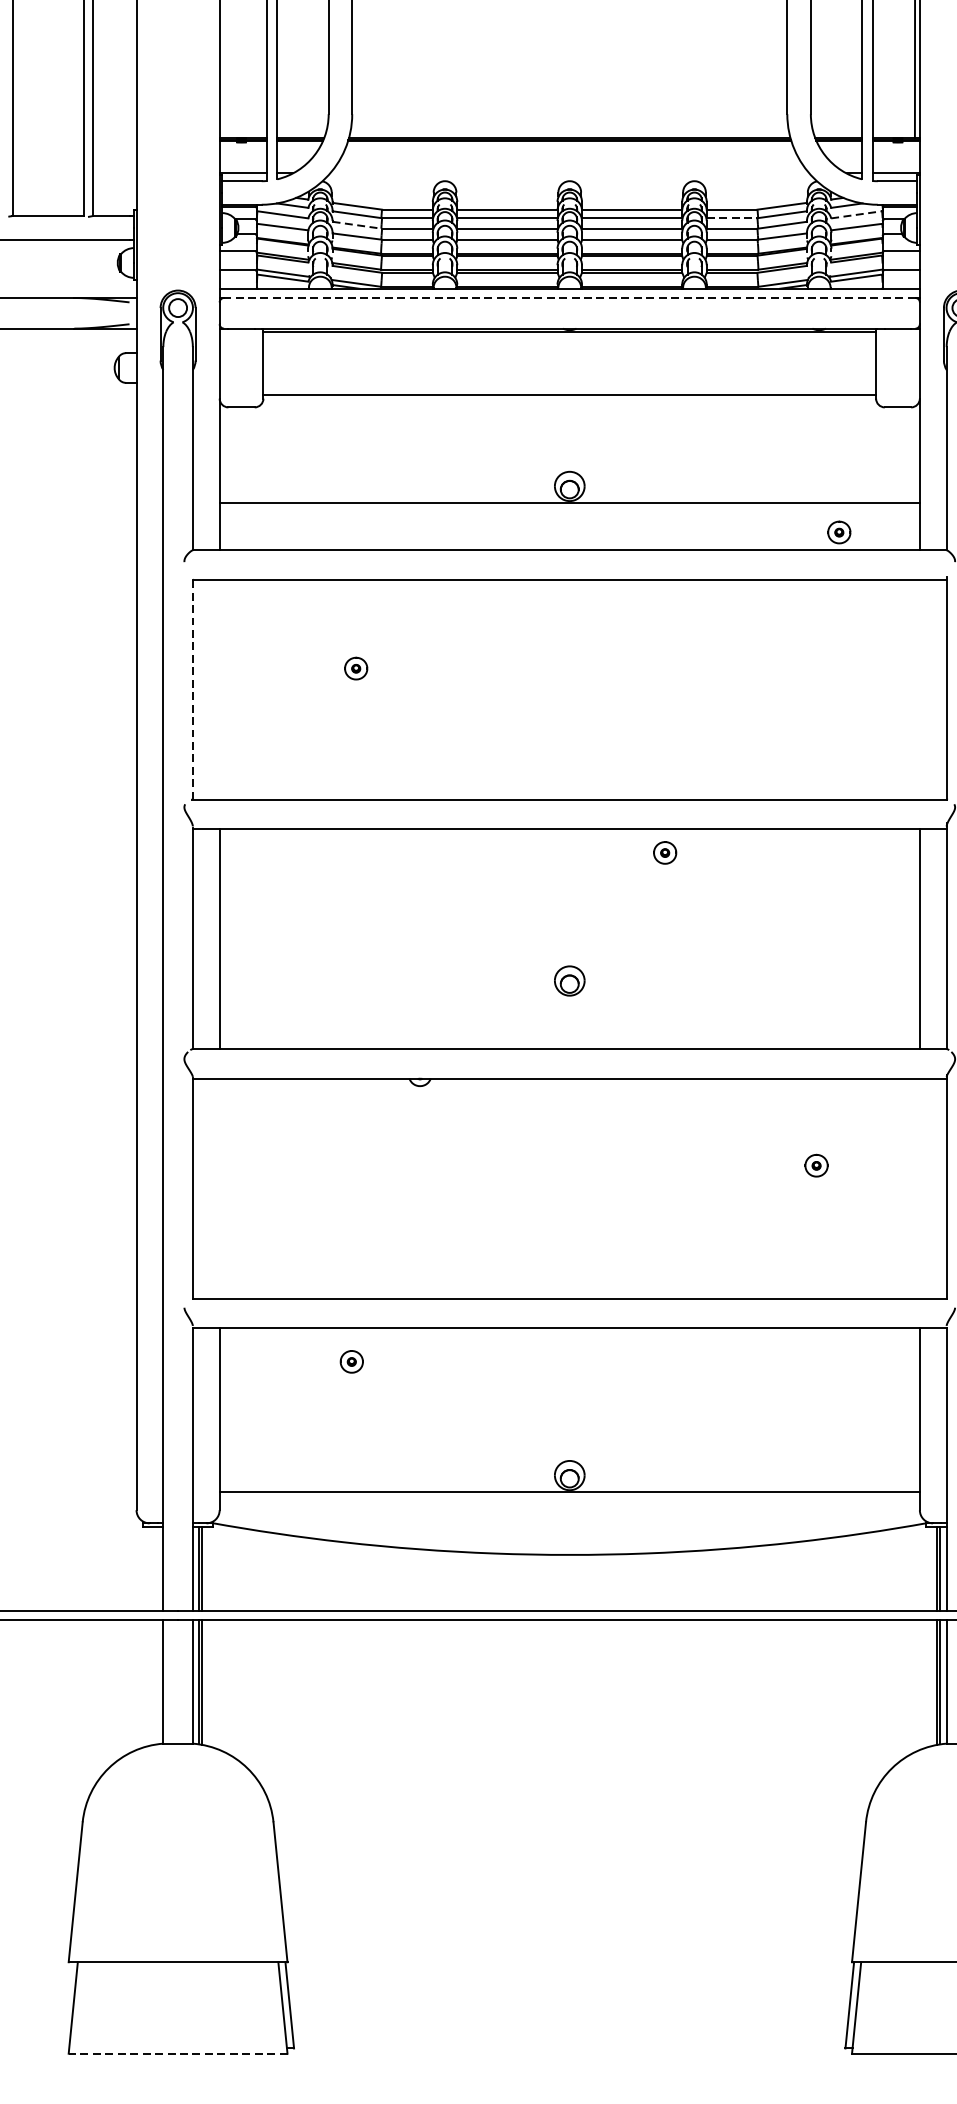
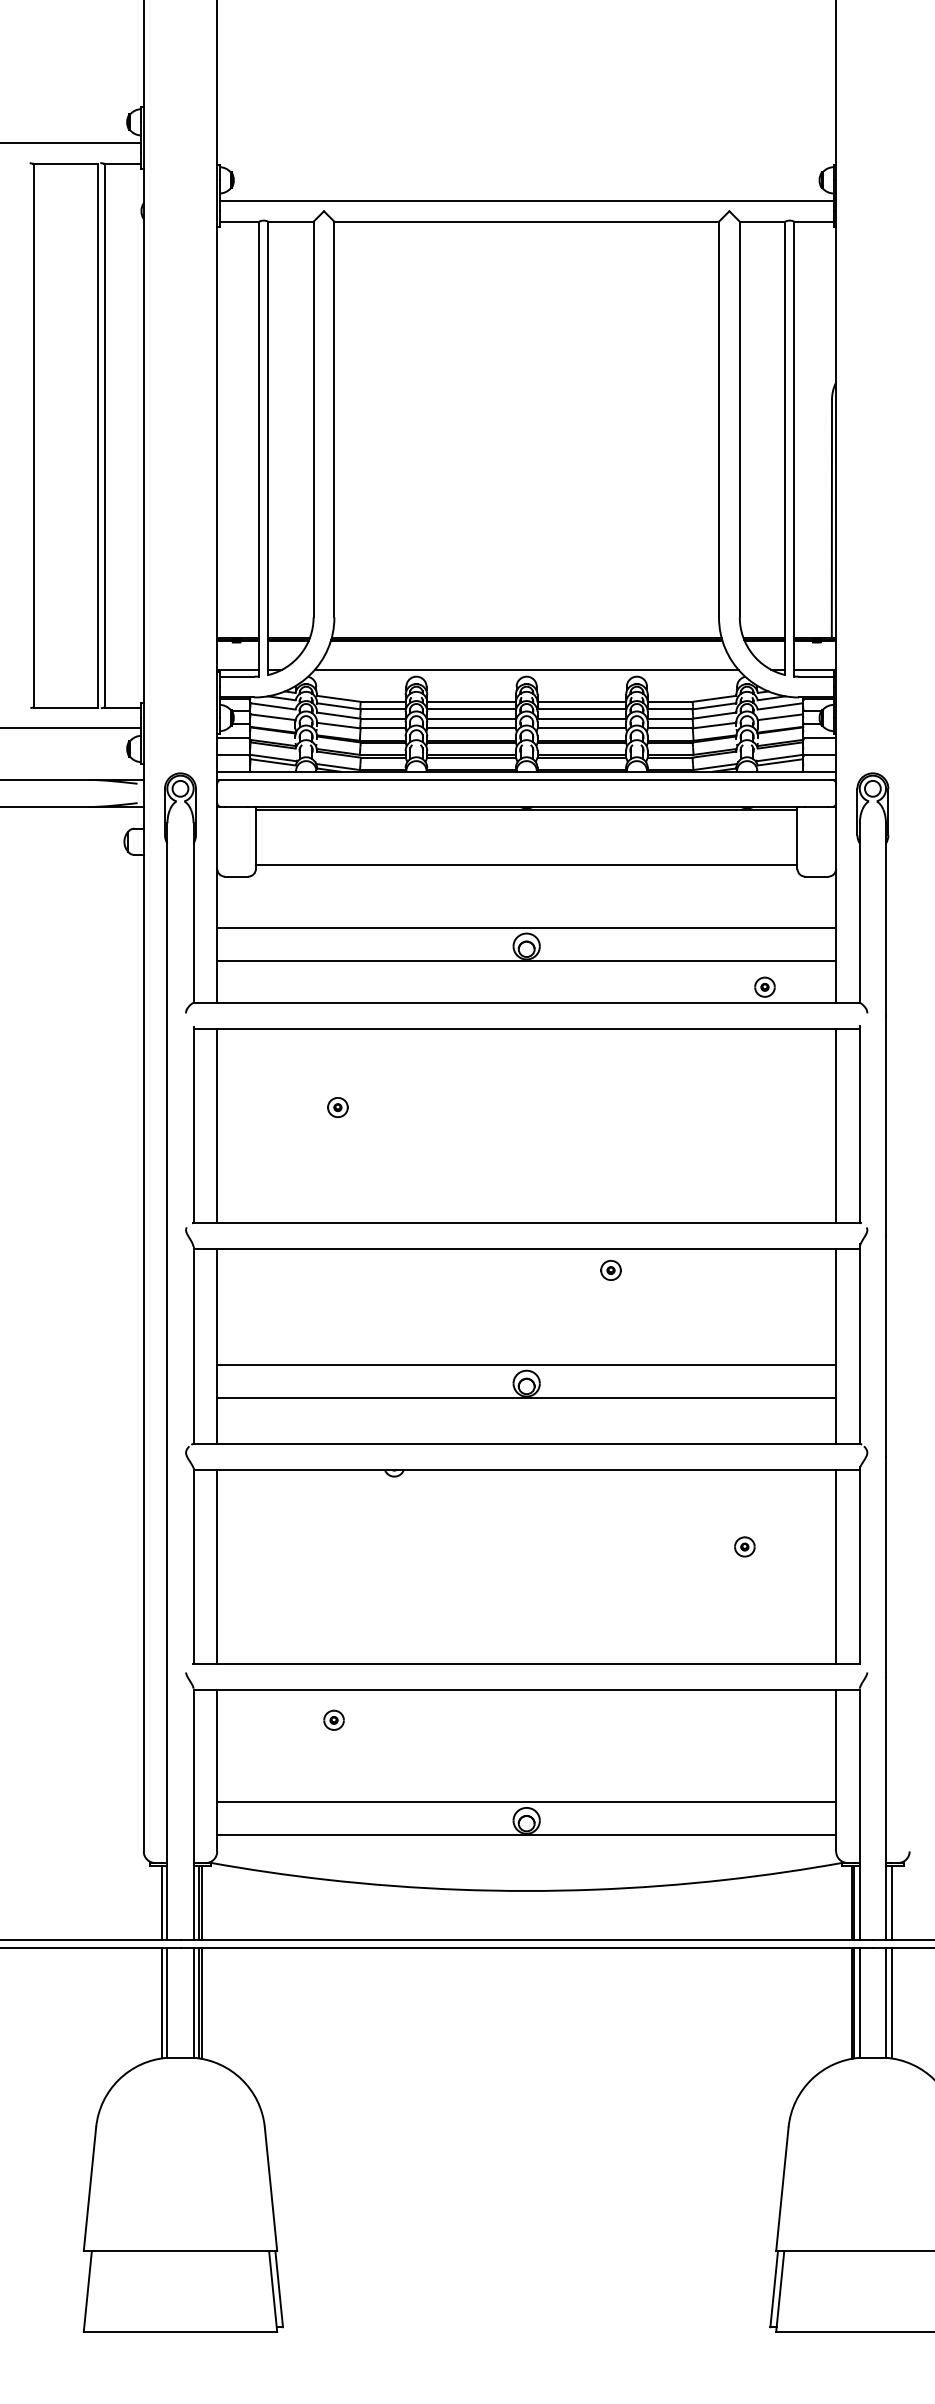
line: (569, 173) -> (526, 669), added
line: (856, 214) -> (780, 706), dashed -> solid
line: (732, 218) -> (670, 709), dashed -> solid
line: (357, 225) -> (339, 715), dashed -> solid
line: (569, 297) -> (526, 779), dashed -> solid
line: (569, 464) -> (526, 927), added
line: (192, 687) -> (193, 1124), dashed -> solid
line: (219, 688) -> (217, 1125), added
line: (920, 688) -> (836, 1125), added
line: (569, 959) -> (526, 1364), added
line: (569, 997) -> (526, 1398), added
line: (219, 1187) -> (217, 1566), added
line: (920, 1187) -> (836, 1566), added
line: (569, 1454) -> (526, 1802), added
line: (156, 1569) -> (161, 1903), added
line: (156, 1682) -> (161, 2003), added
line: (178, 2053) -> (180, 2331), dashed -> solid

